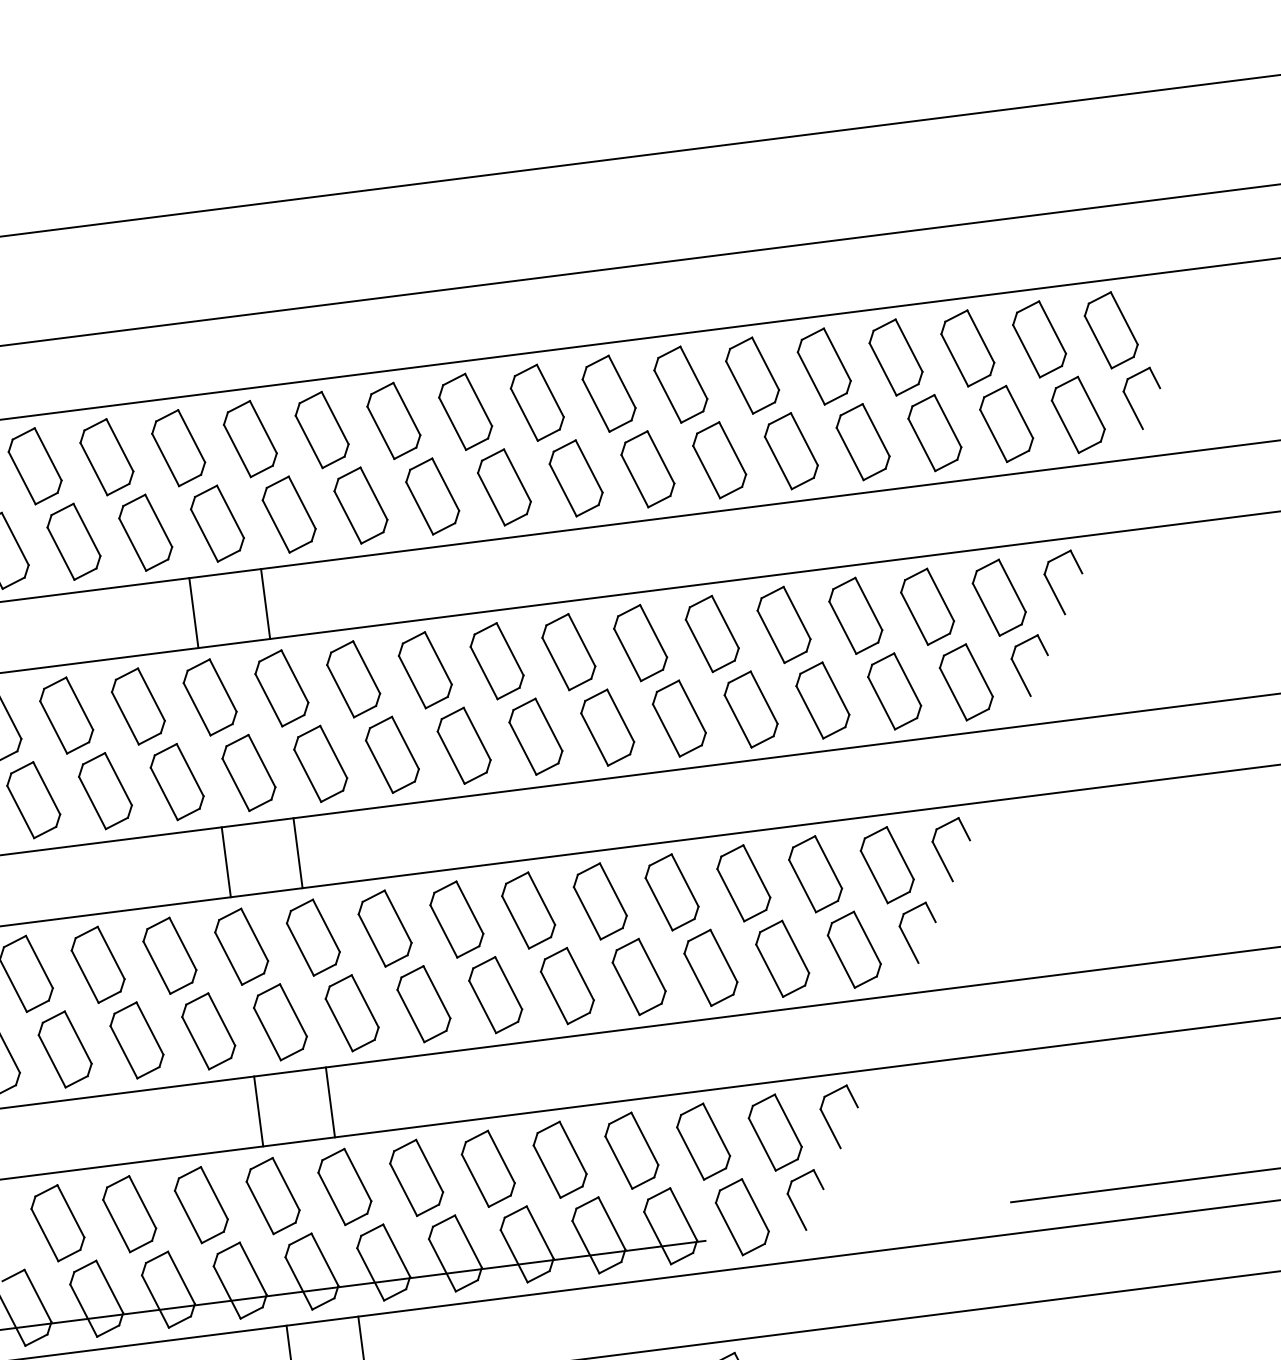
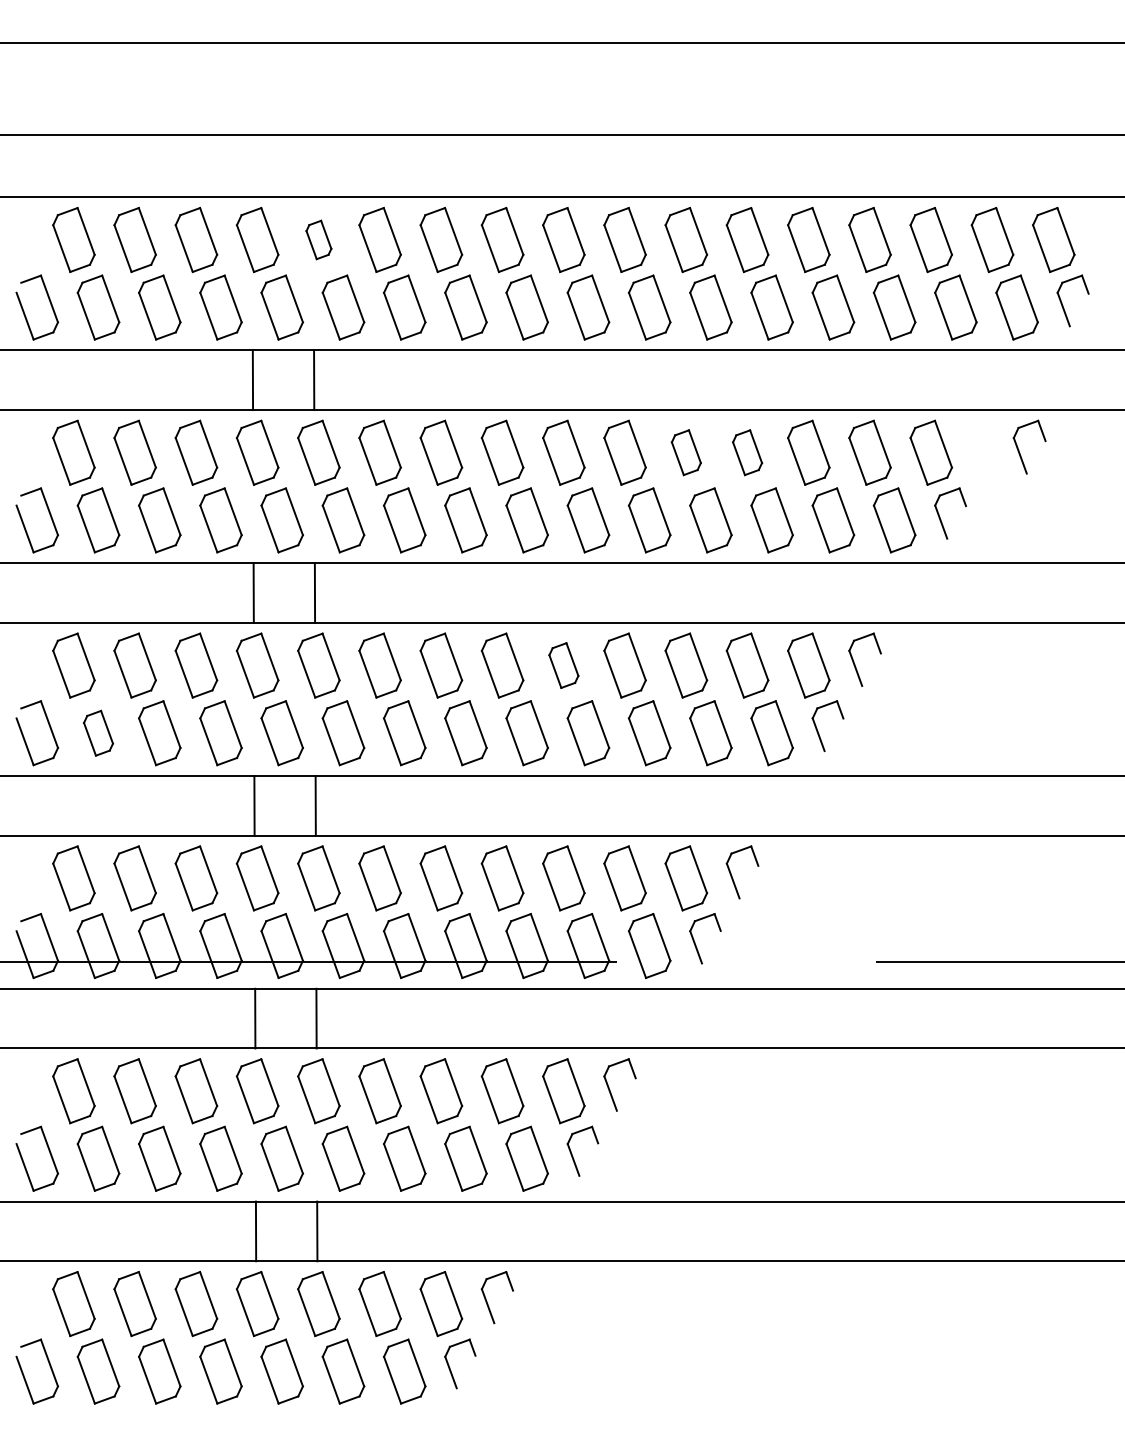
part: (249, 438) -> (318, 239), size x0.6
part: (1053, 588) -> (1019, 450), moved
part: (783, 624) -> (747, 452), size x0.7
part: (712, 633) -> (686, 452), size x0.7
part: (599, 901) -> (563, 665), size x0.7
part: (65, 1049) -> (98, 733), size x0.7

